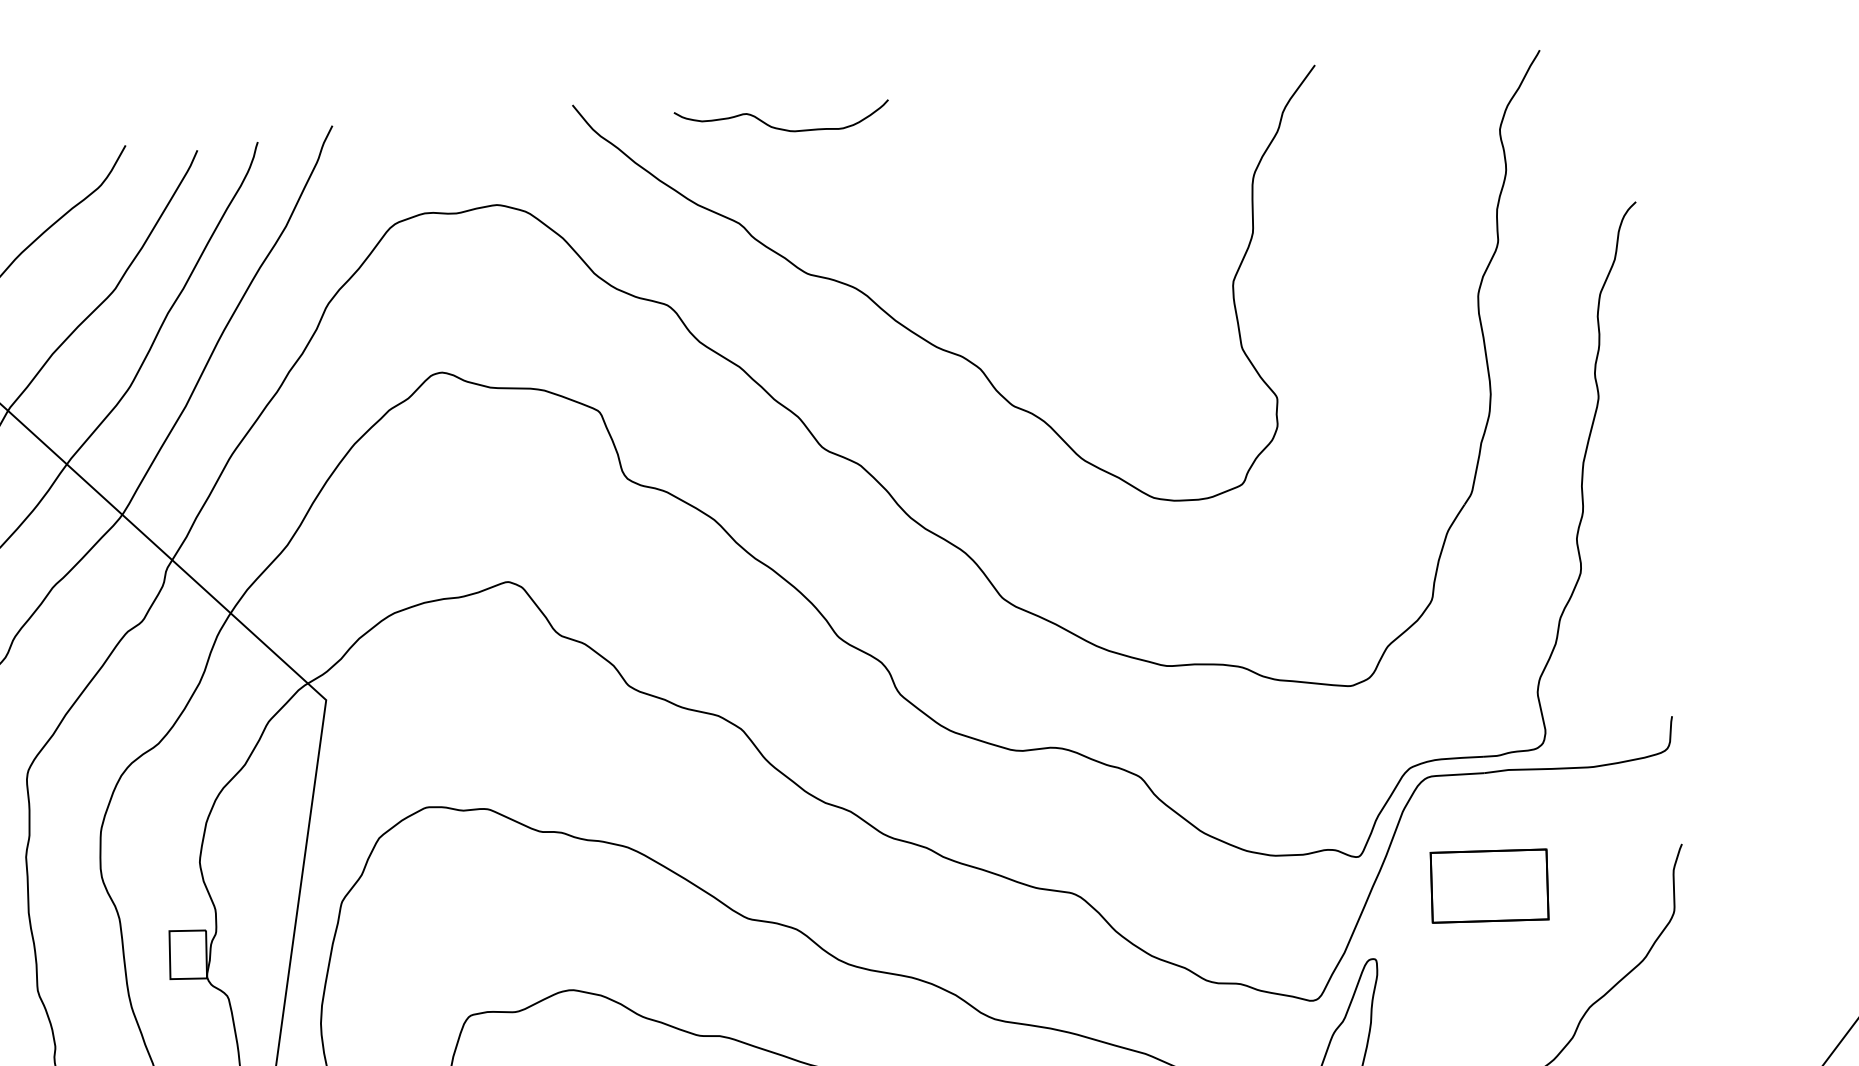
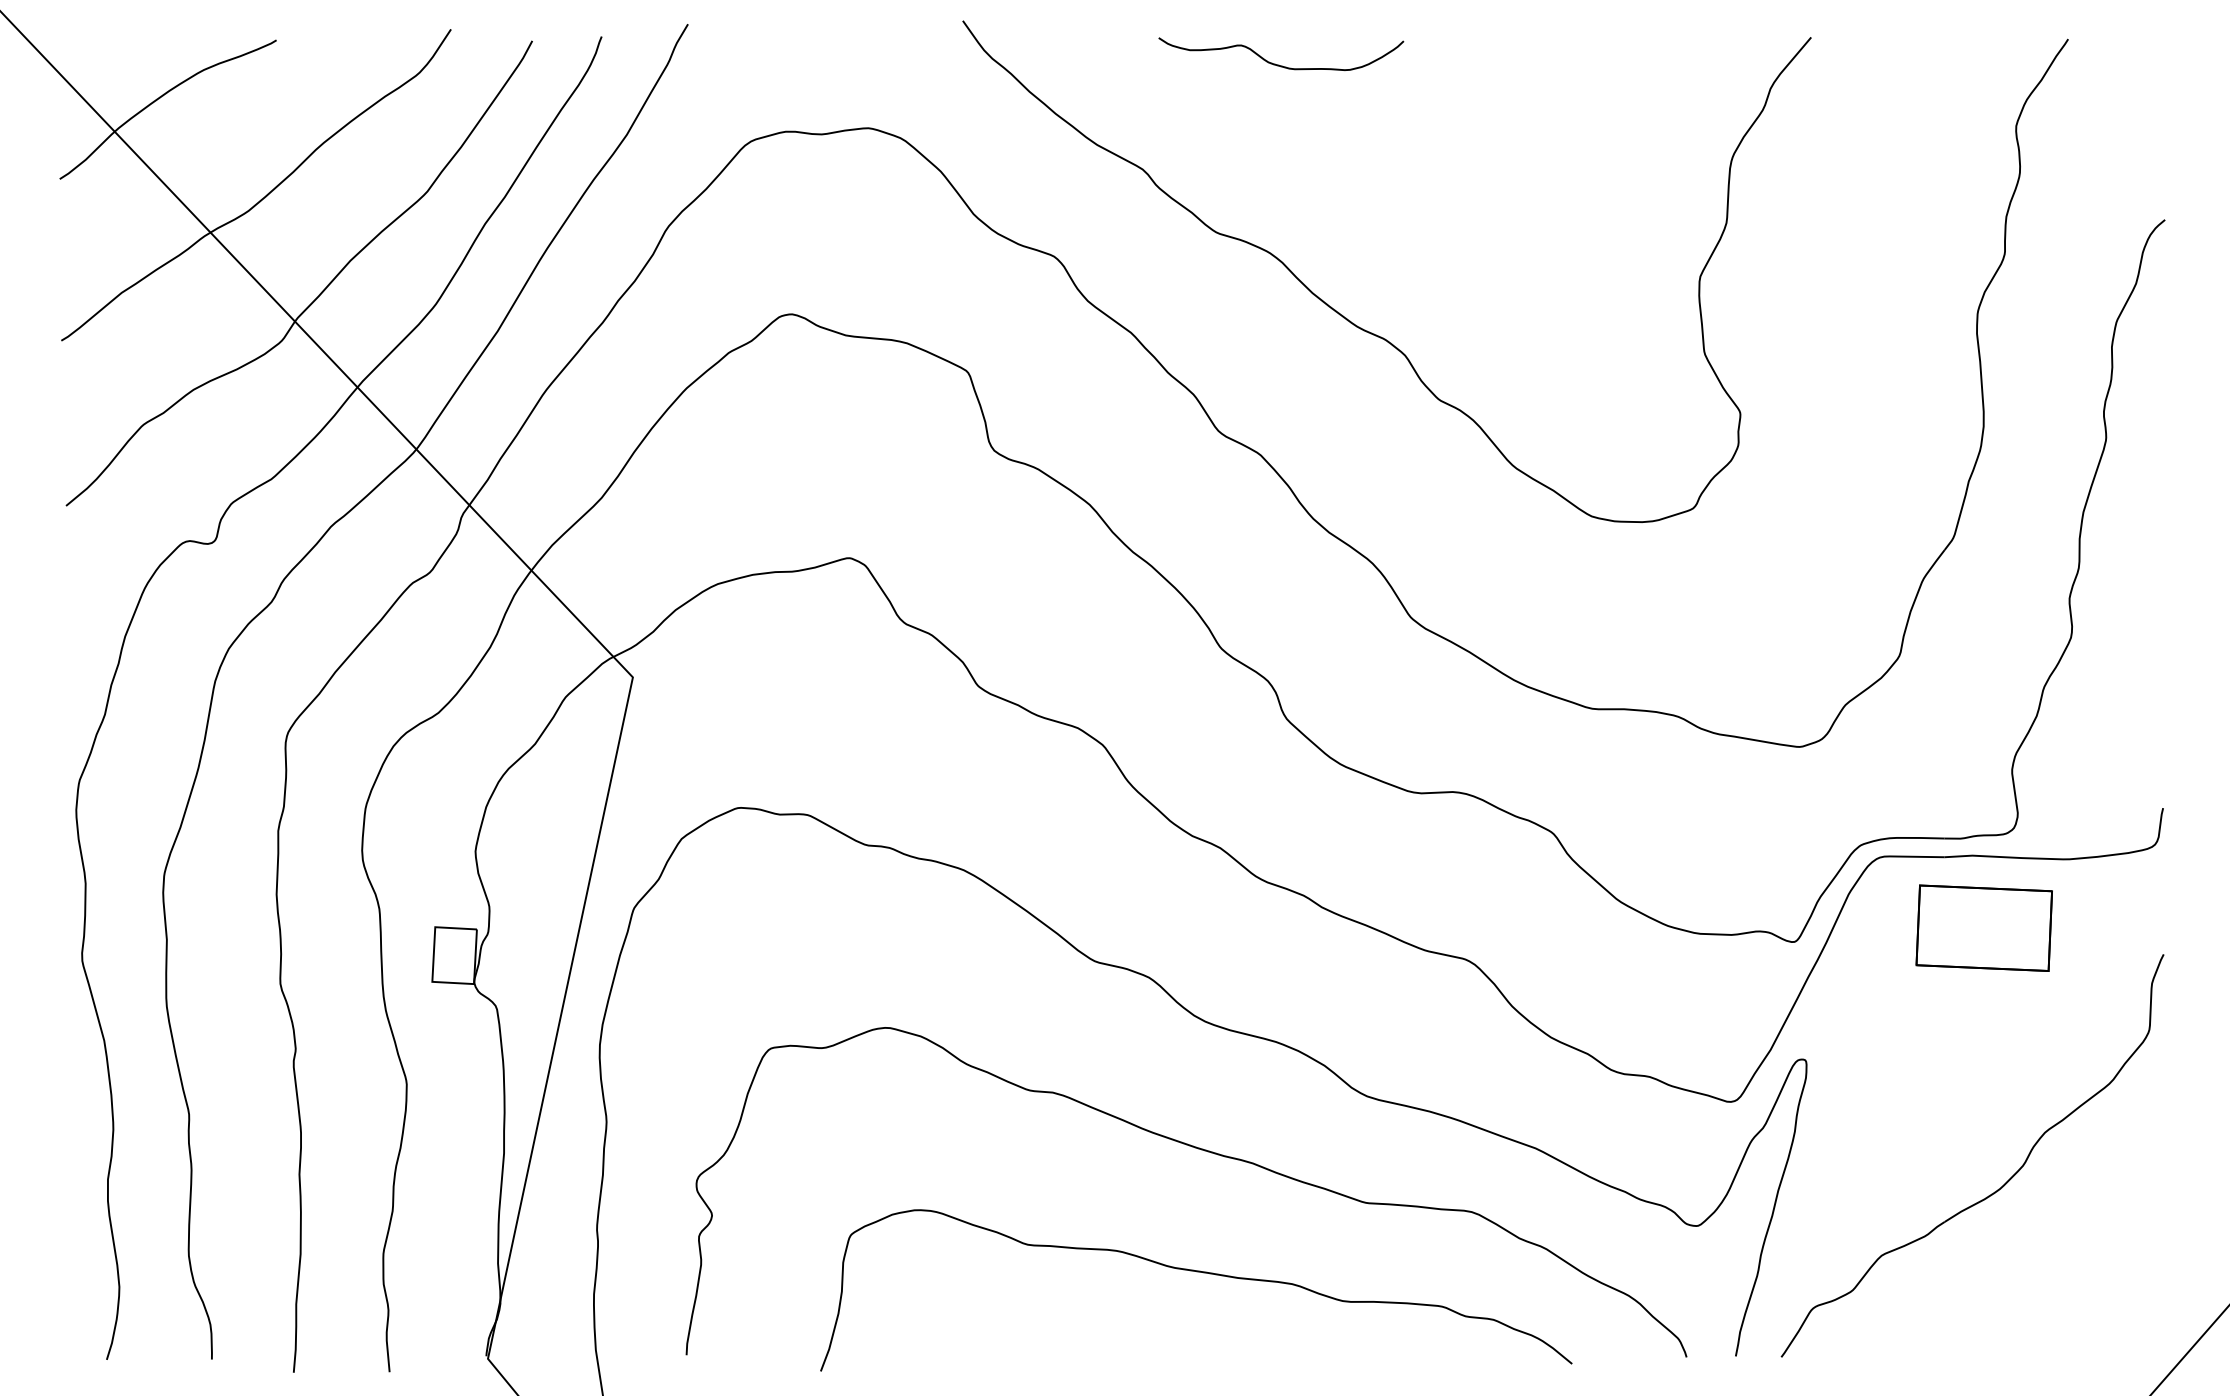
curve: (780, 128) -> (1278, 64), moved
part: (1488, 885) -> (1983, 927), moved

